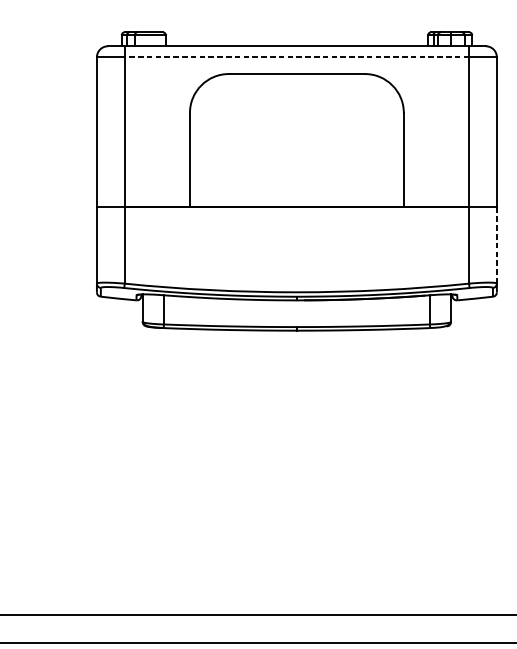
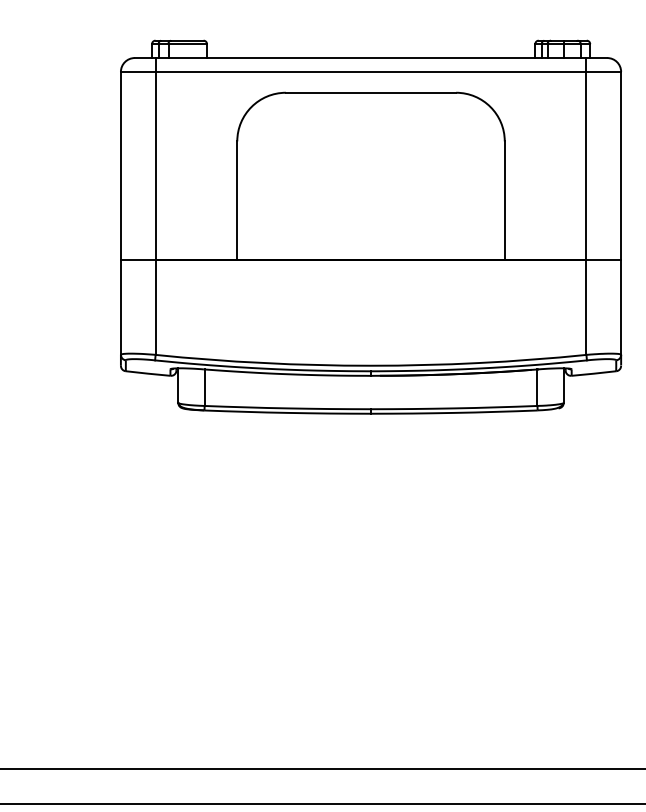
line: (296, 57) -> (370, 71), dashed -> solid
line: (497, 245) -> (621, 307), dashed -> solid

